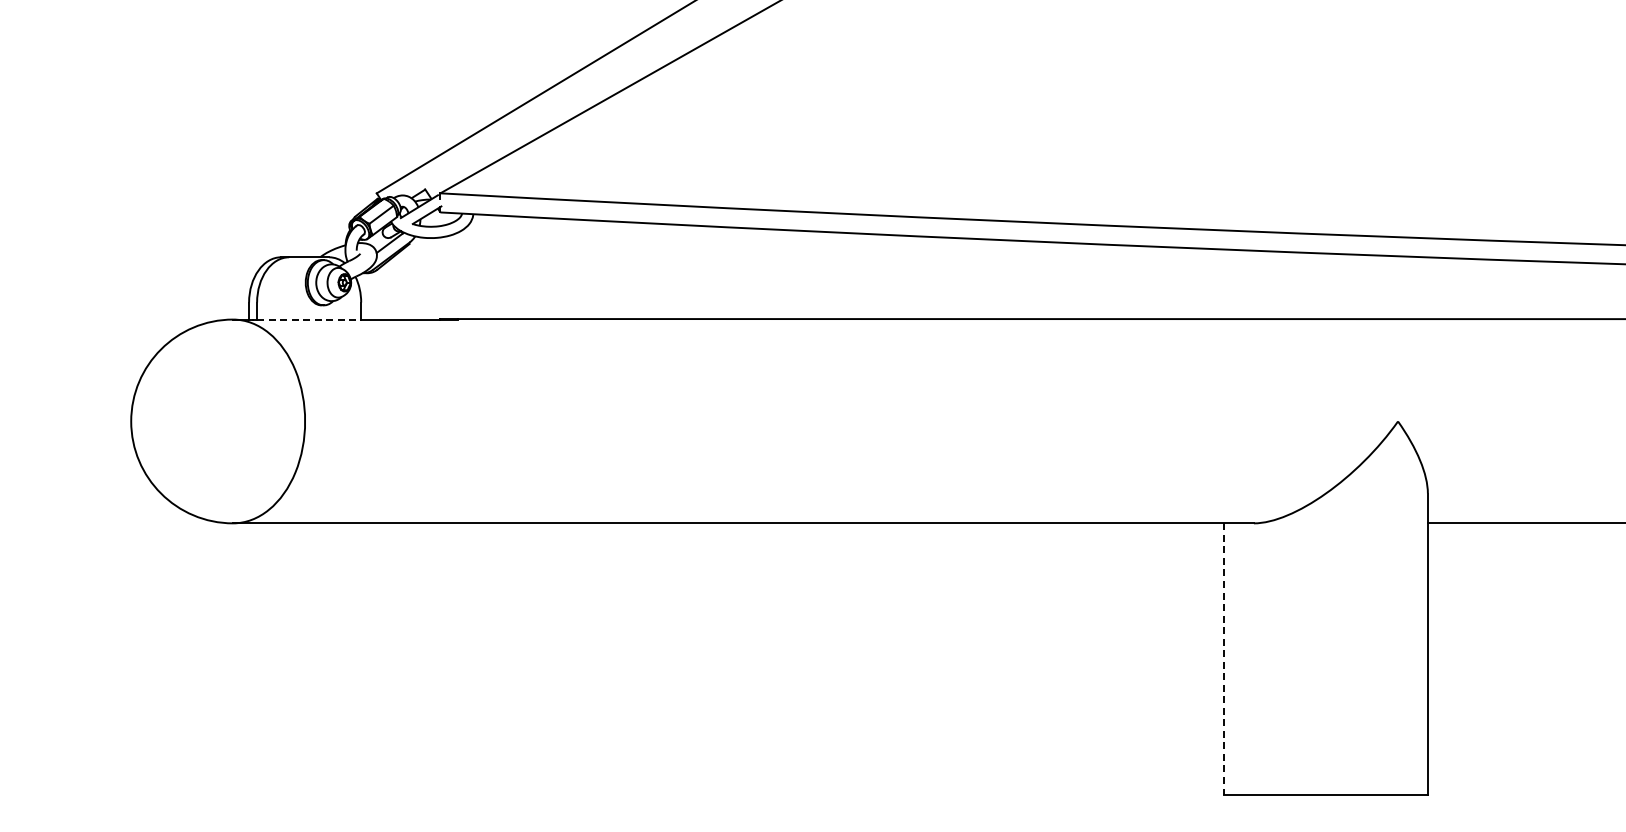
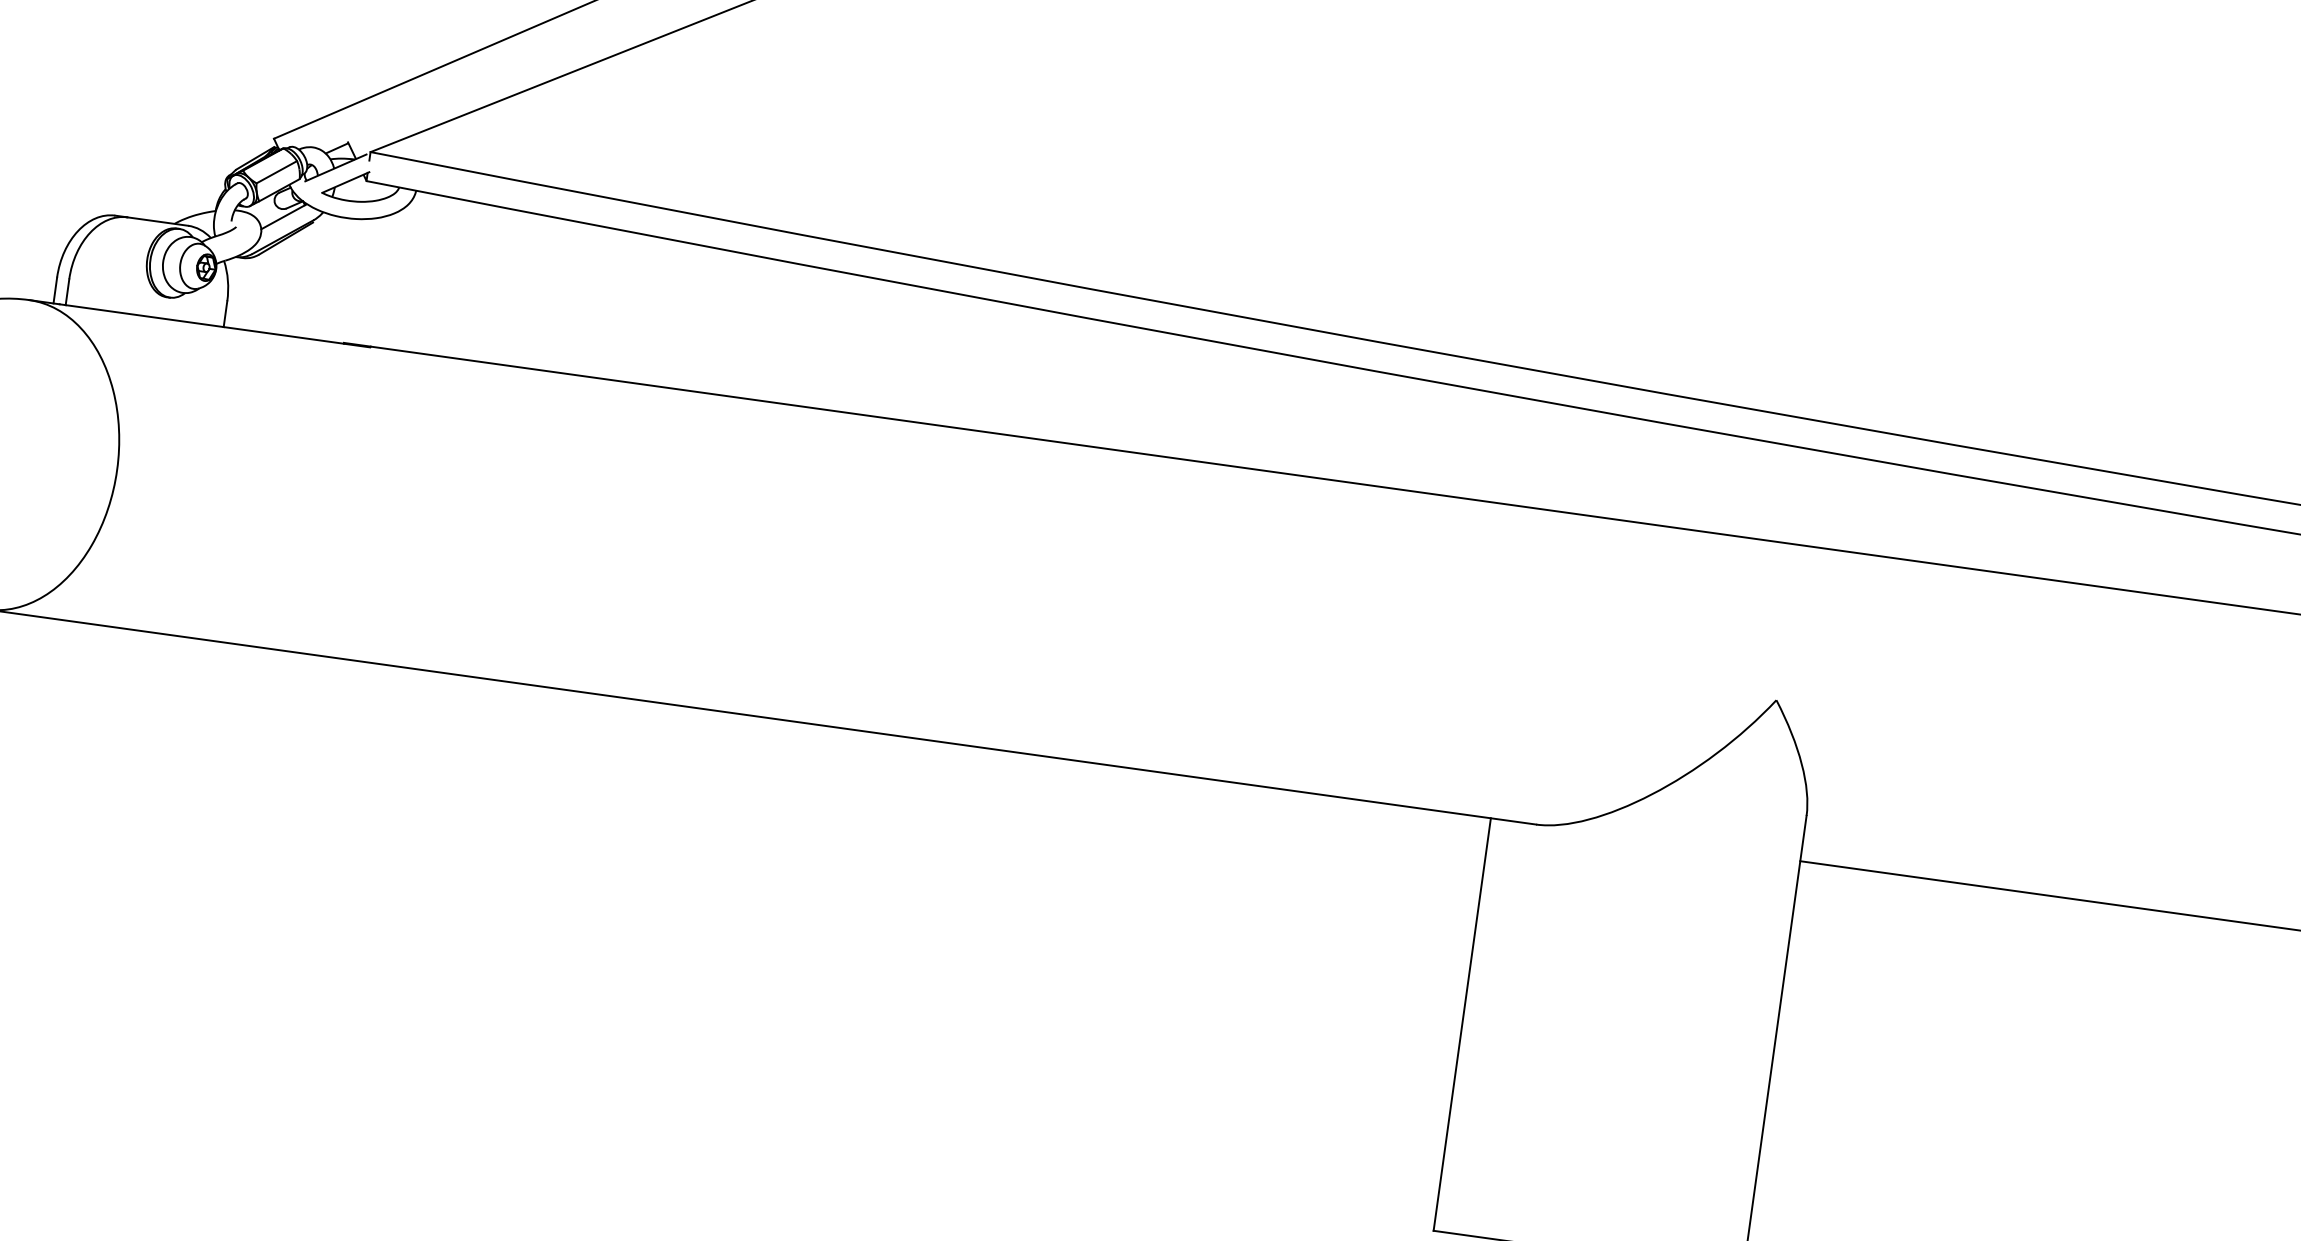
line: (309, 319) -> (145, 316), dashed -> solid
line: (1224, 659) -> (1462, 1025), dashed -> solid

